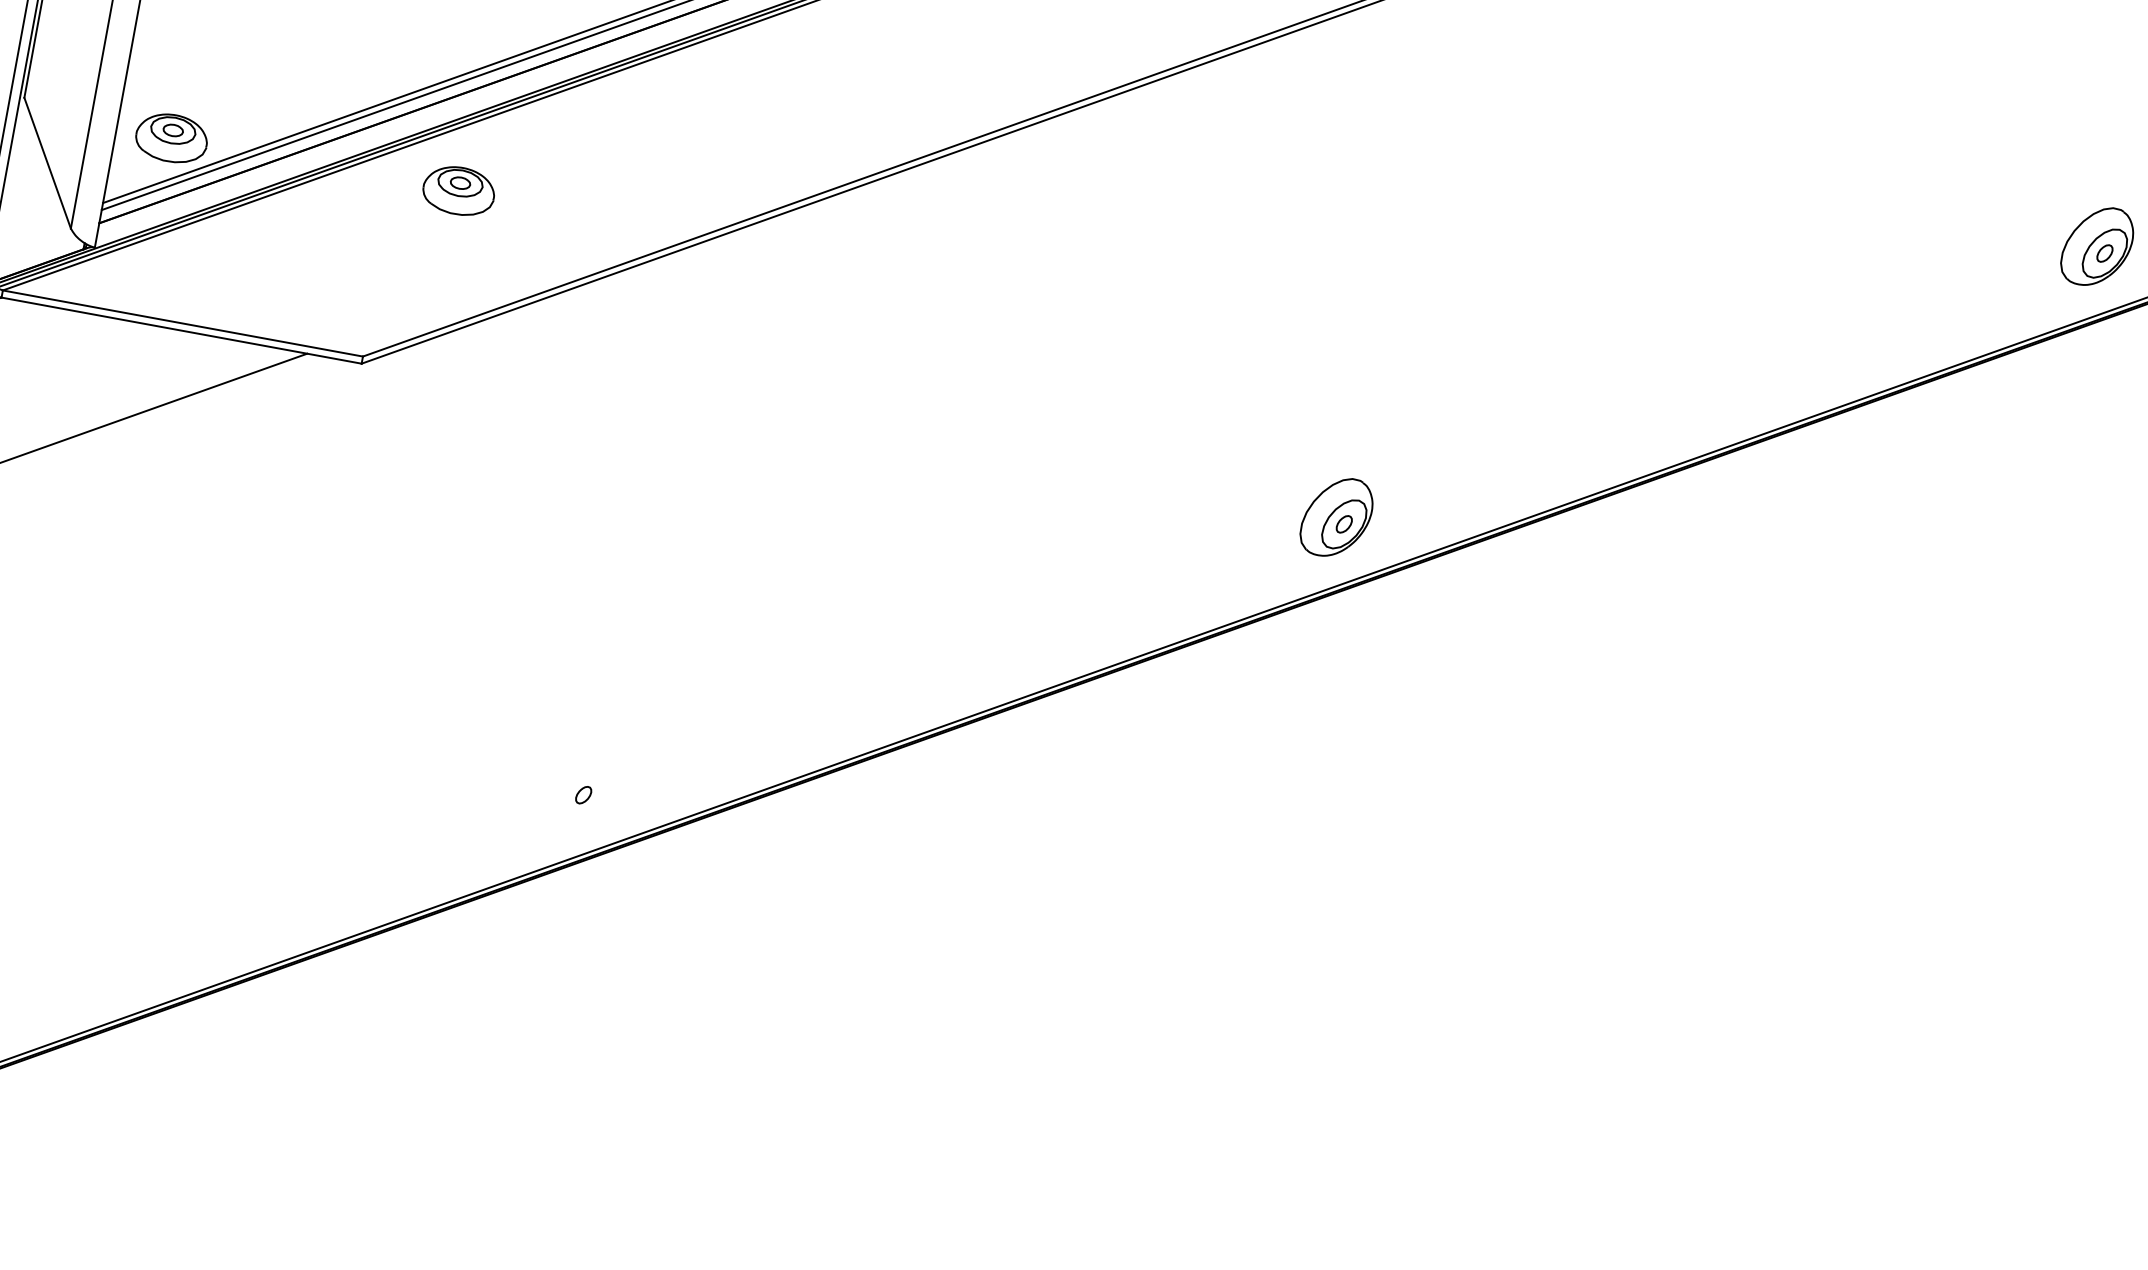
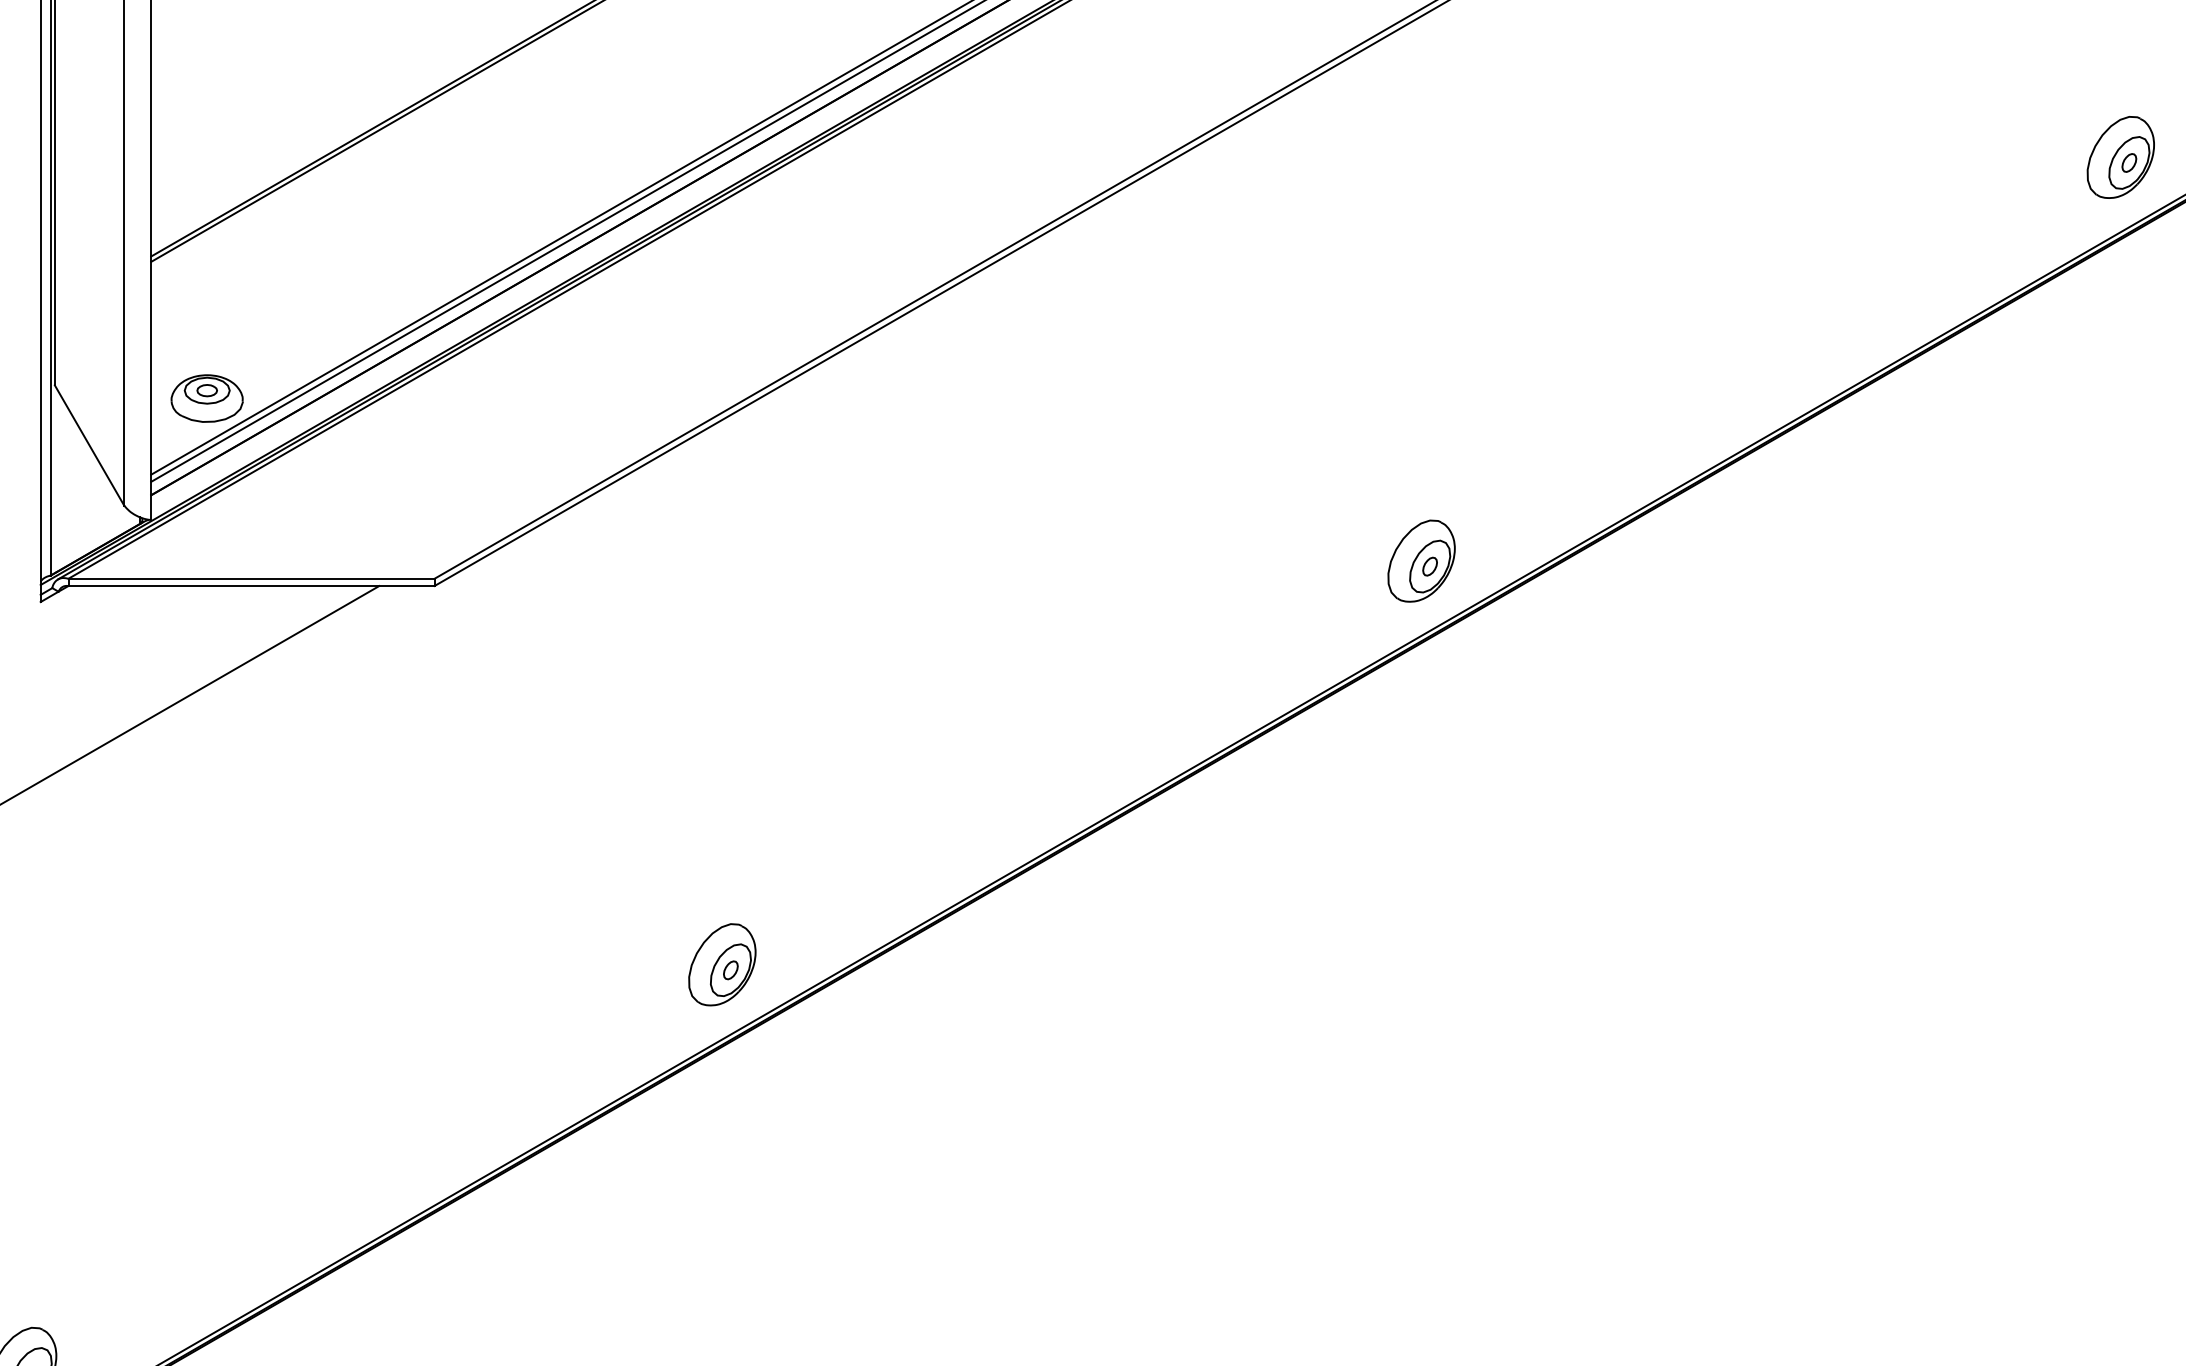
part: (458, 190) -> (498, 398), removed
part: (576, 787) -> (722, 964), added

